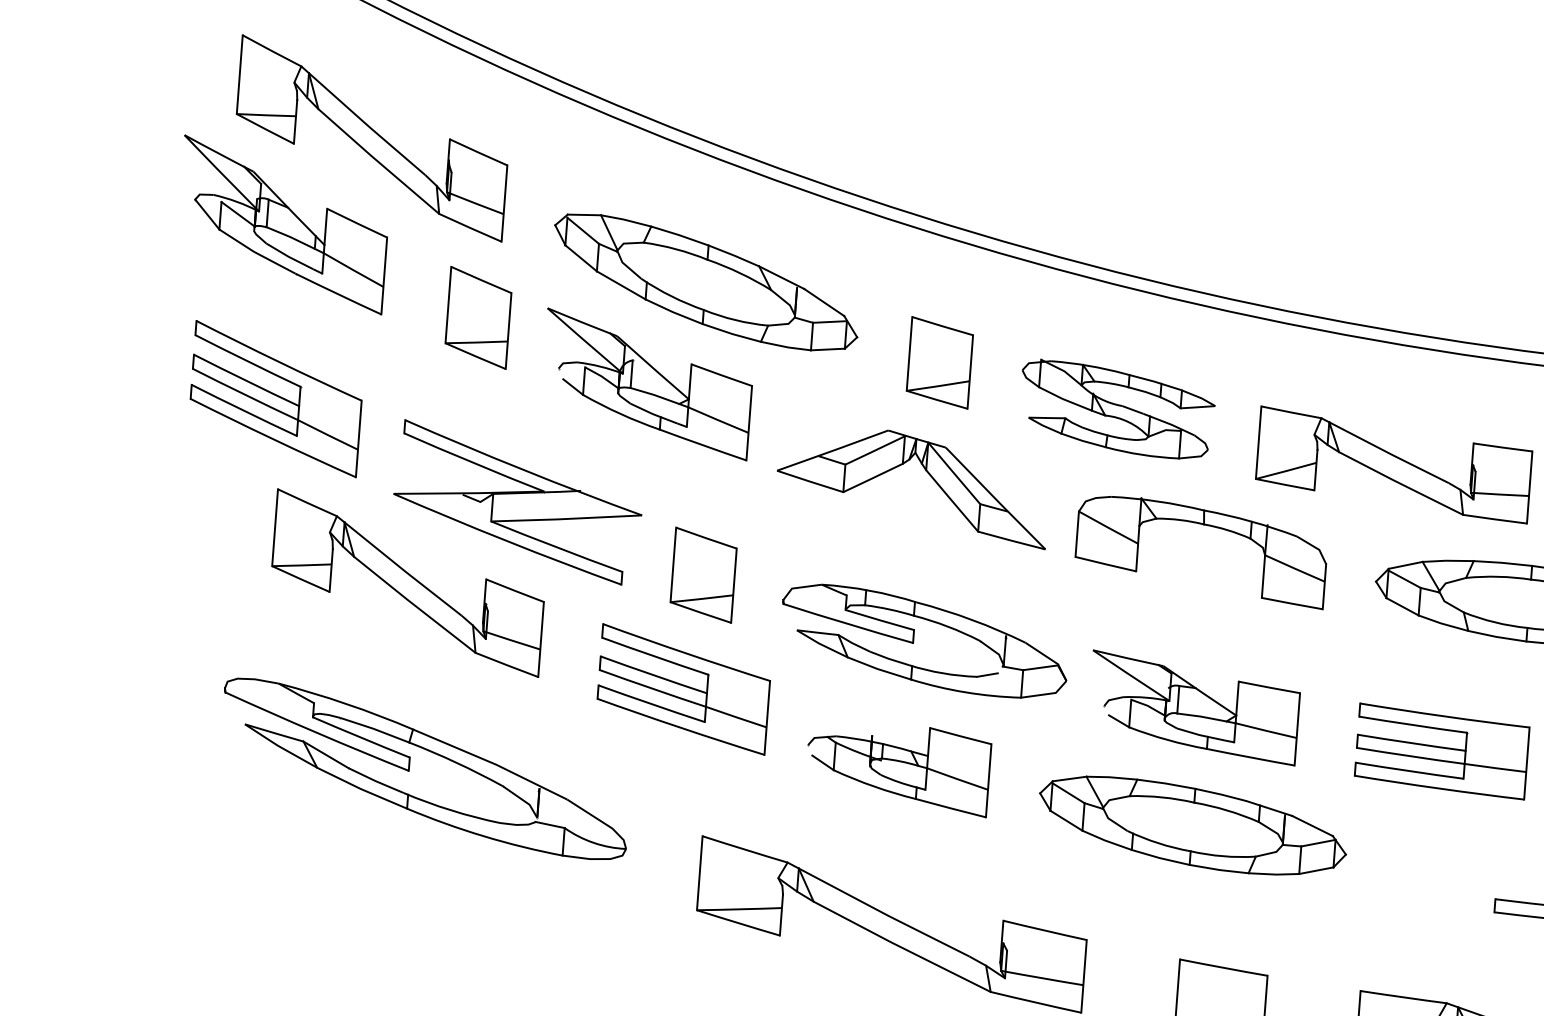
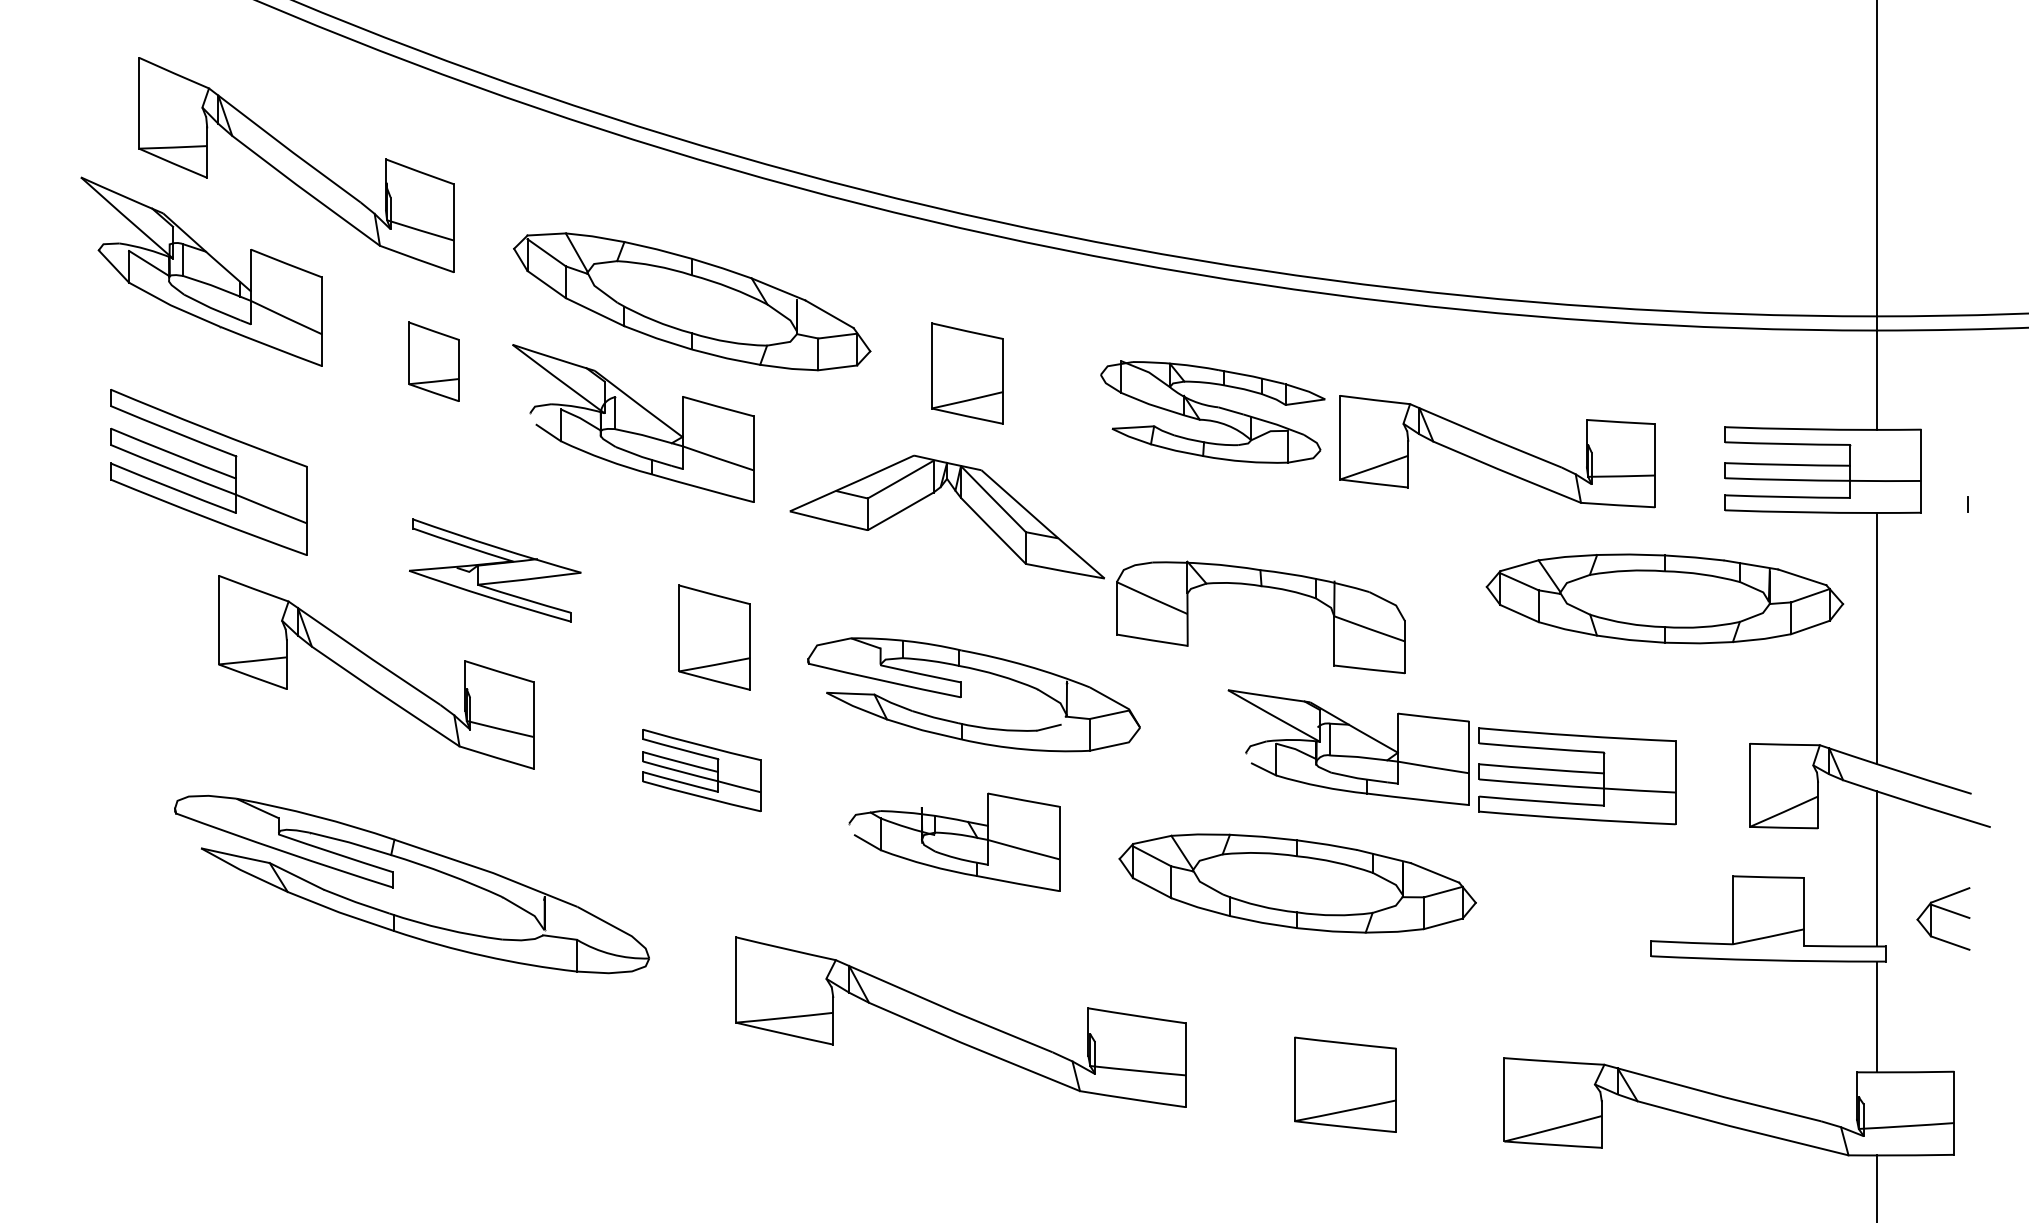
part: (478, 317) -> (433, 361), size x0.7
part: (1116, 409) -> (1212, 411), moved
part: (517, 502) -> (494, 570), size x0.6
part: (1203, 525) -> (1261, 587), moved
part: (683, 689) -> (701, 770), size x0.6
part: (1193, 707) -> (1348, 747), moved

